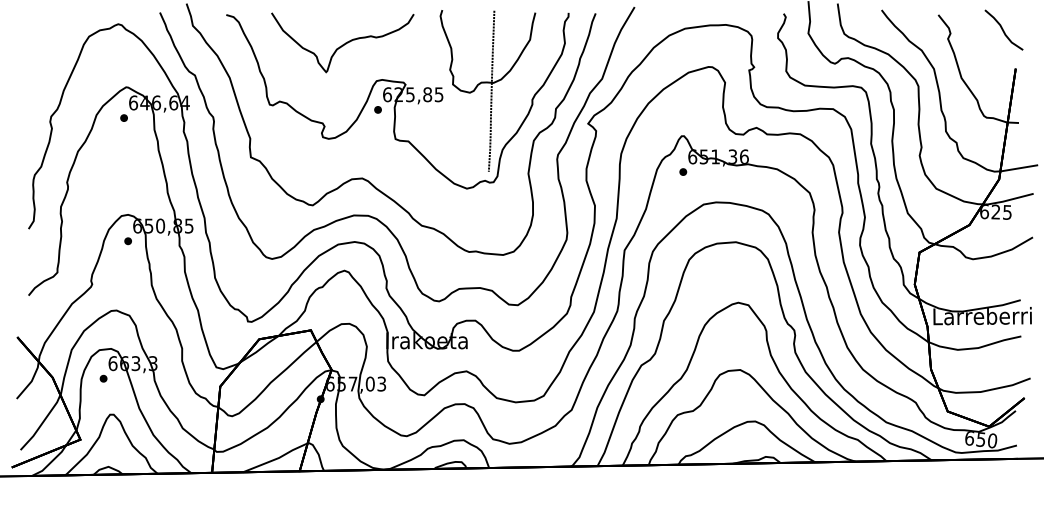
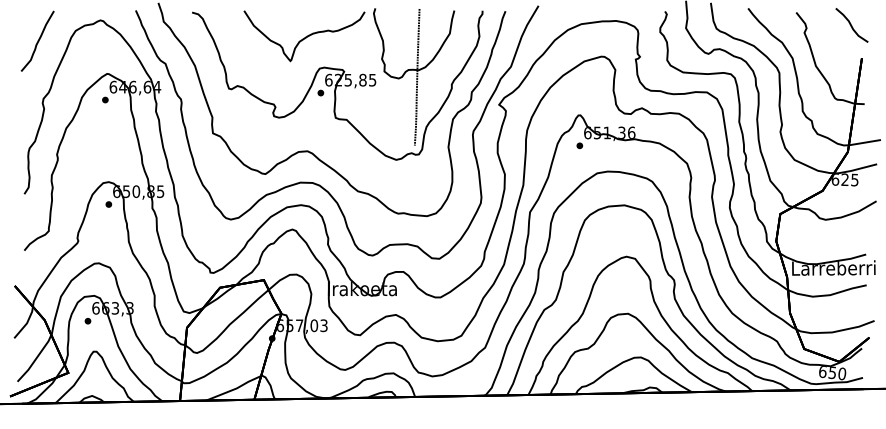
curve: (342, 44) -> (304, 37), moved
curve: (44, 48) -> (37, 40), added

